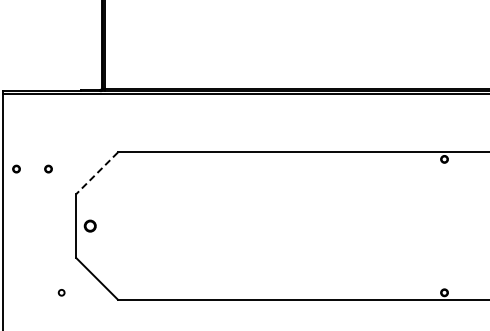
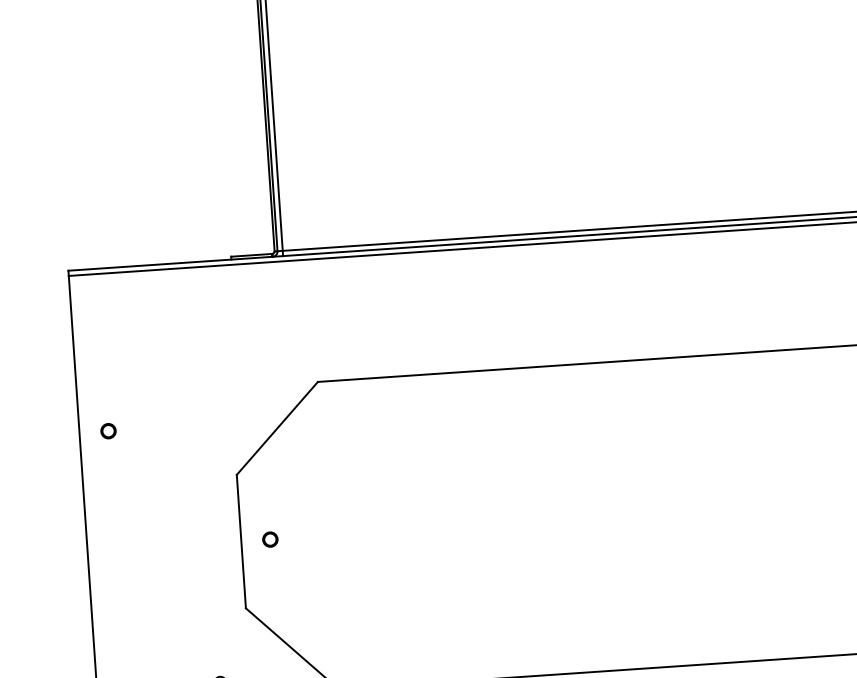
part: (48, 168) -> (175, 425), removed
line: (96, 173) -> (276, 428), dashed -> solid
part: (89, 225) -> (268, 538), size x0.62

